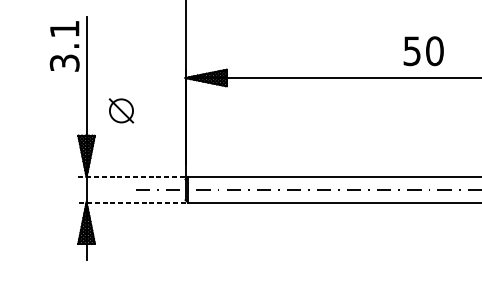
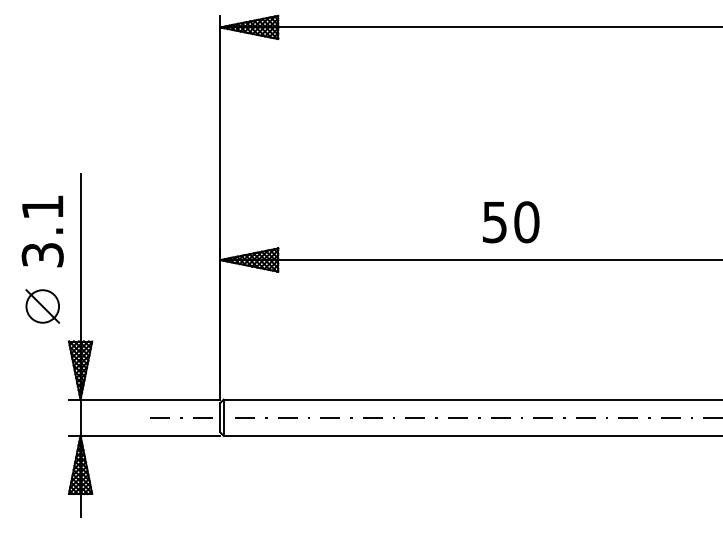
text: (64, 46) -> (42, 231), moved
text: (423, 51) -> (511, 222), moved
part: (121, 110) -> (42, 306), moved
line: (131, 176) -> (144, 399), dashed -> solid
line: (131, 202) -> (144, 435), dashed -> solid

